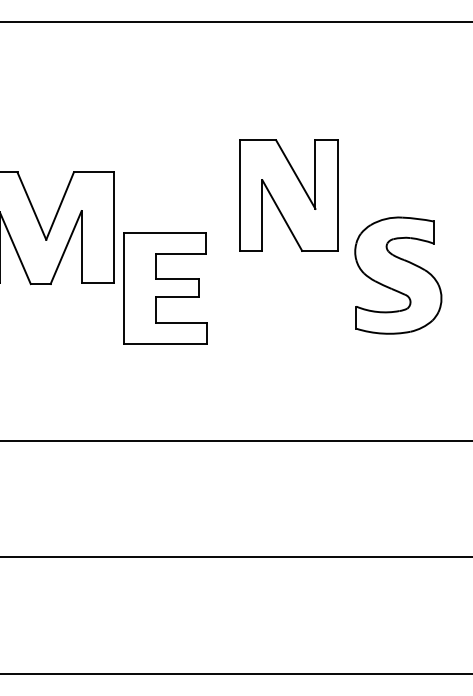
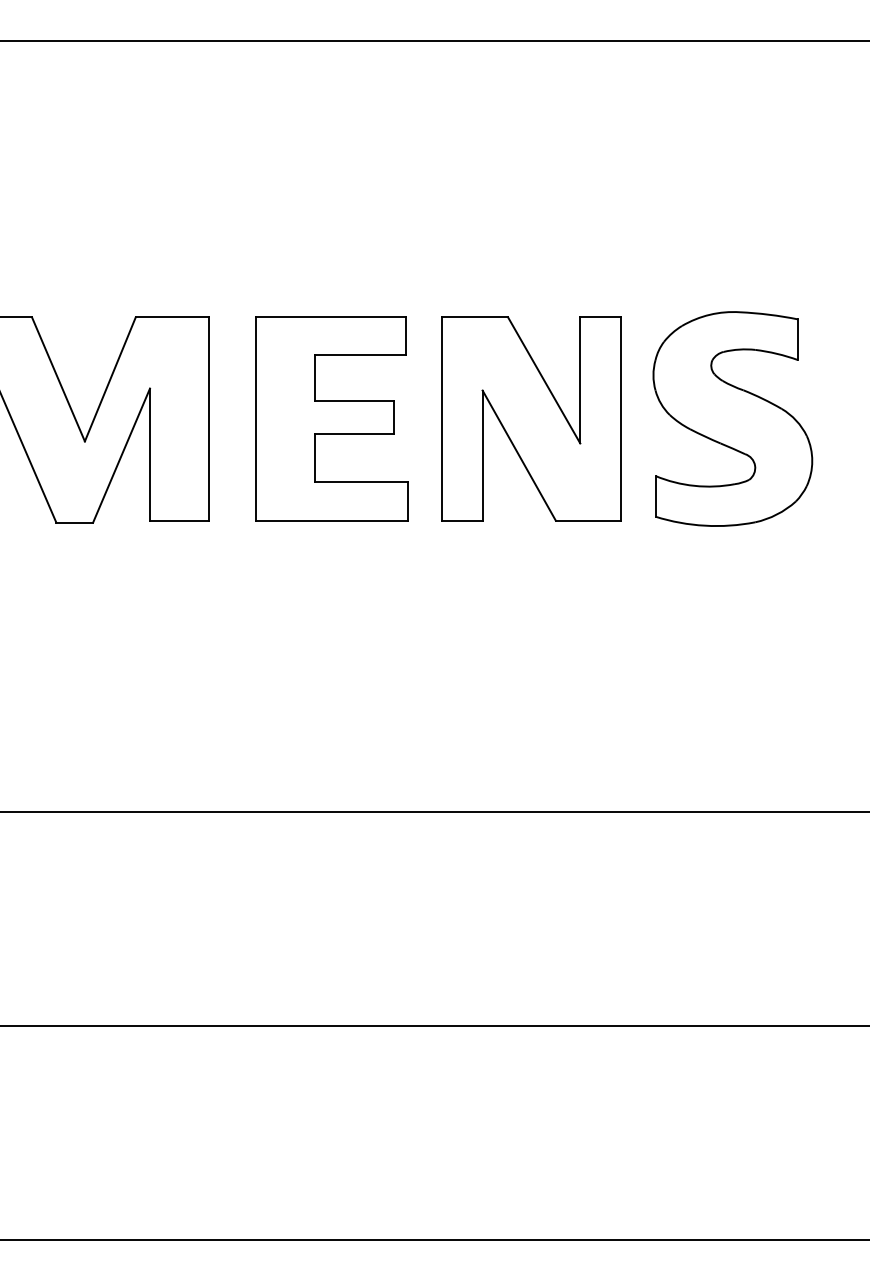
part: (288, 195) -> (530, 418), moved
part: (398, 275) -> (733, 418), moved
part: (165, 288) -> (331, 418), moved

